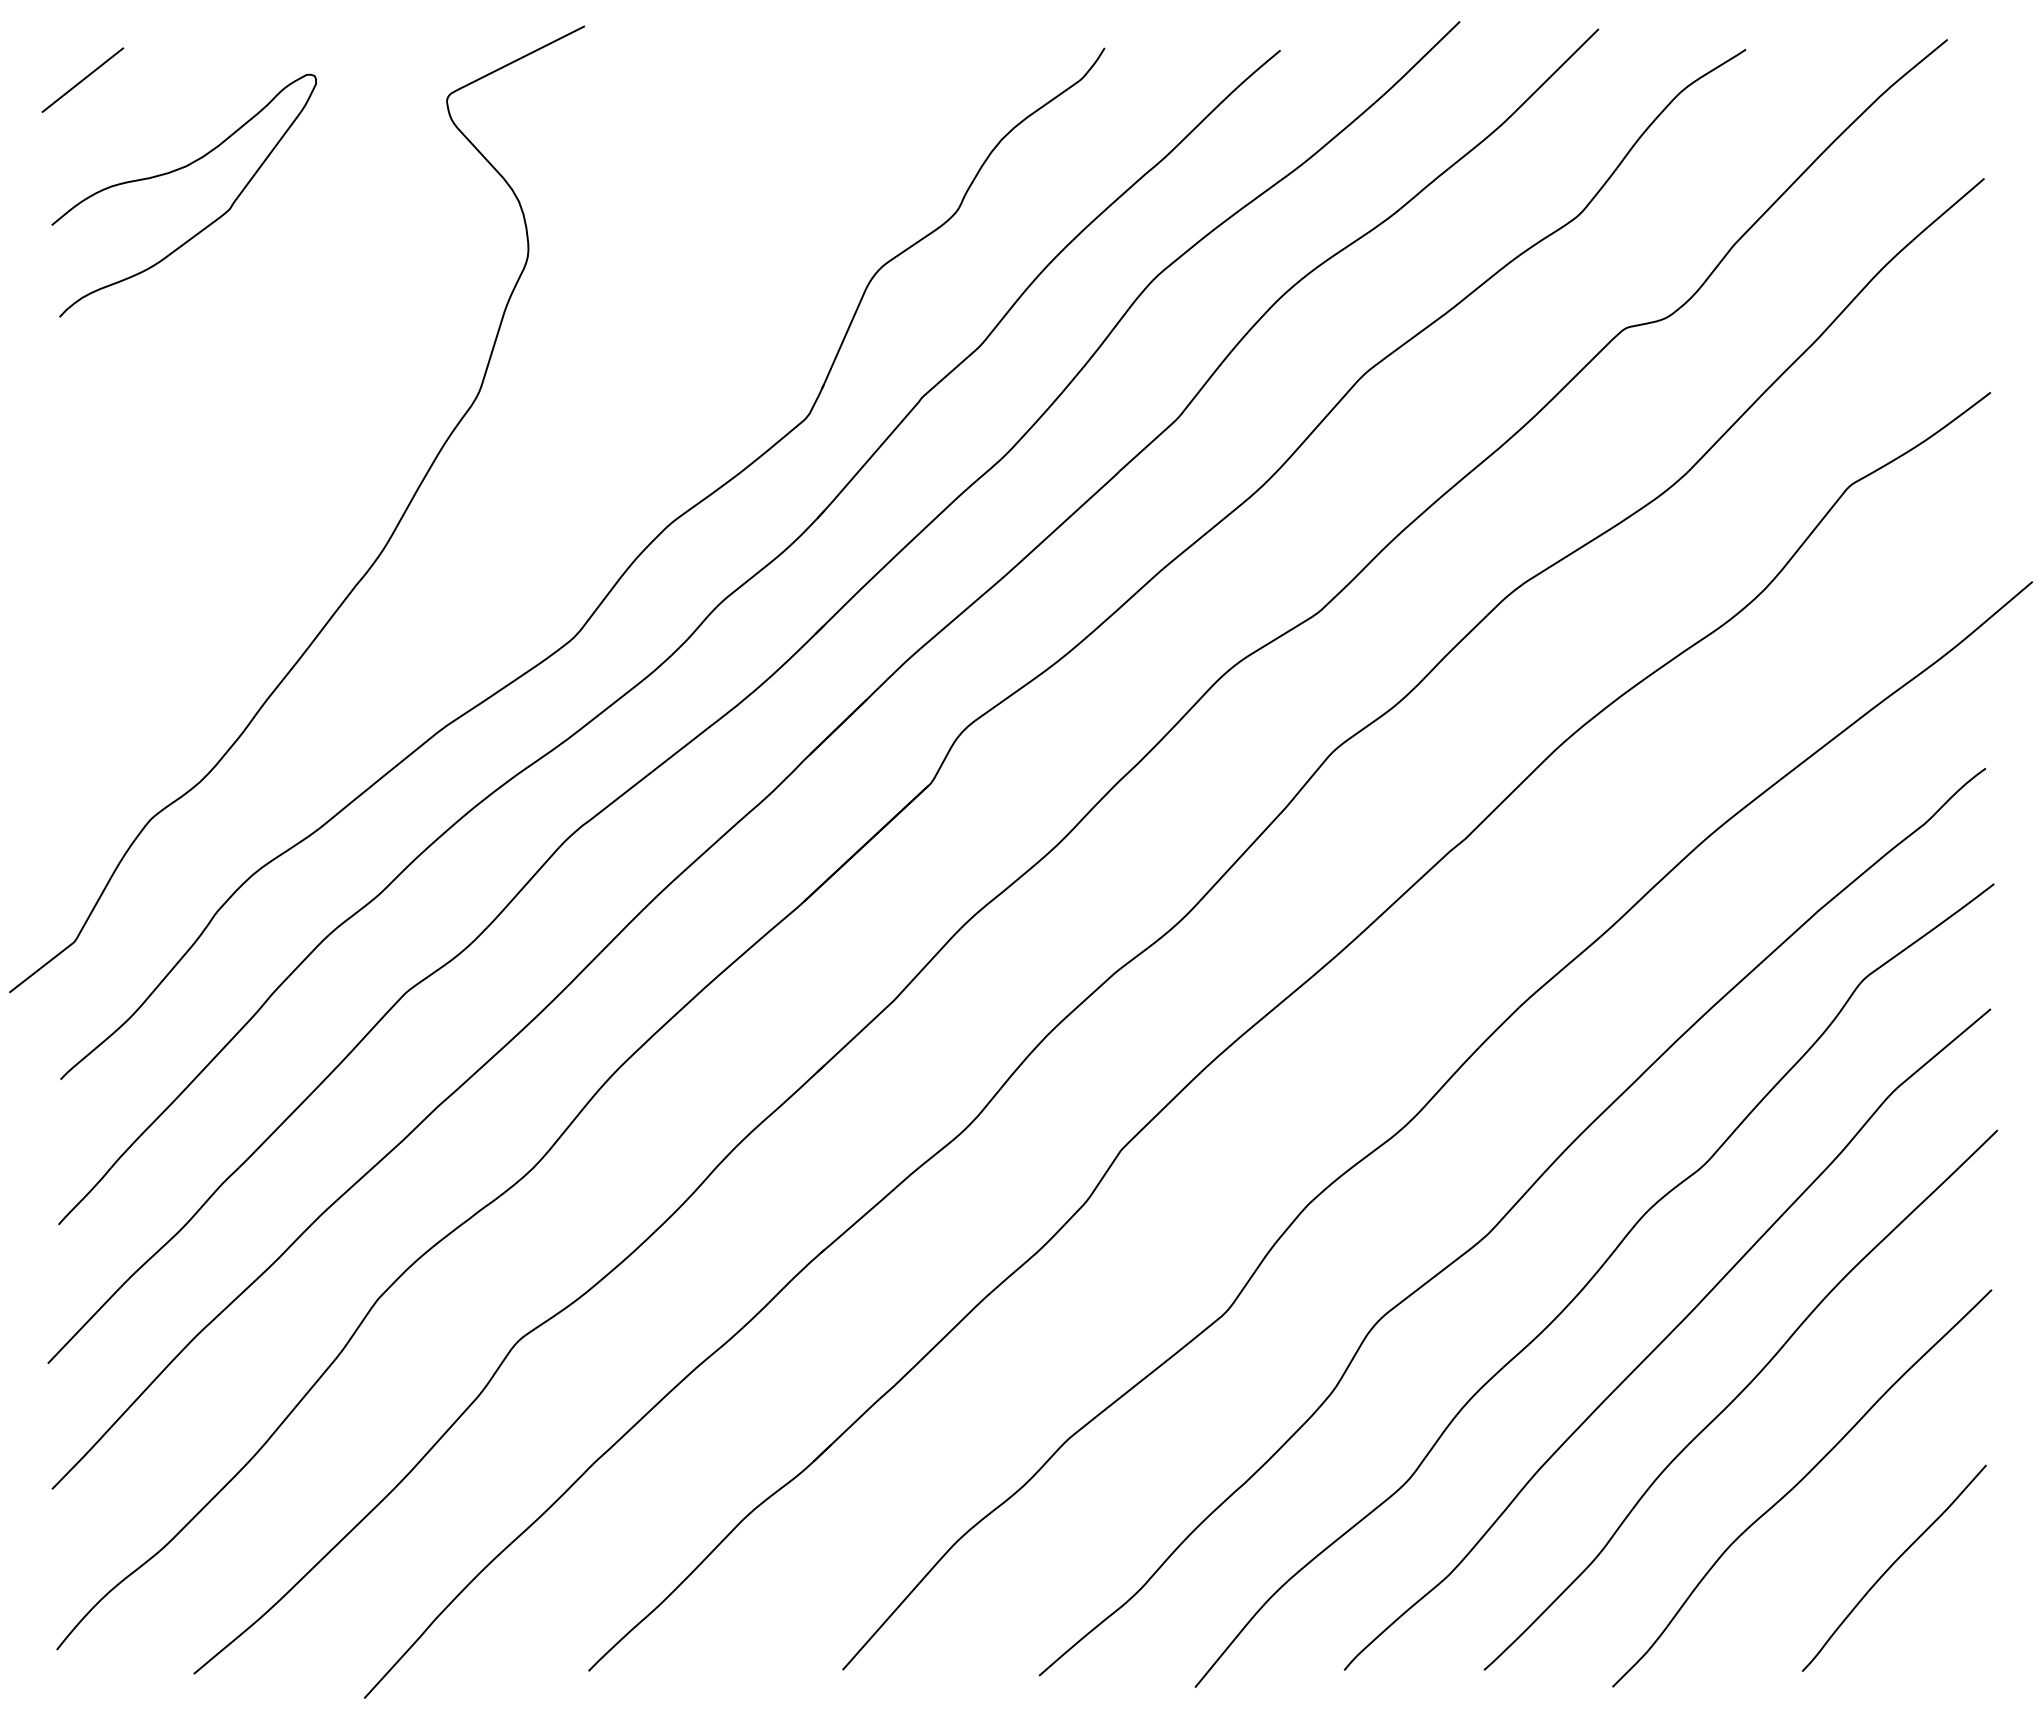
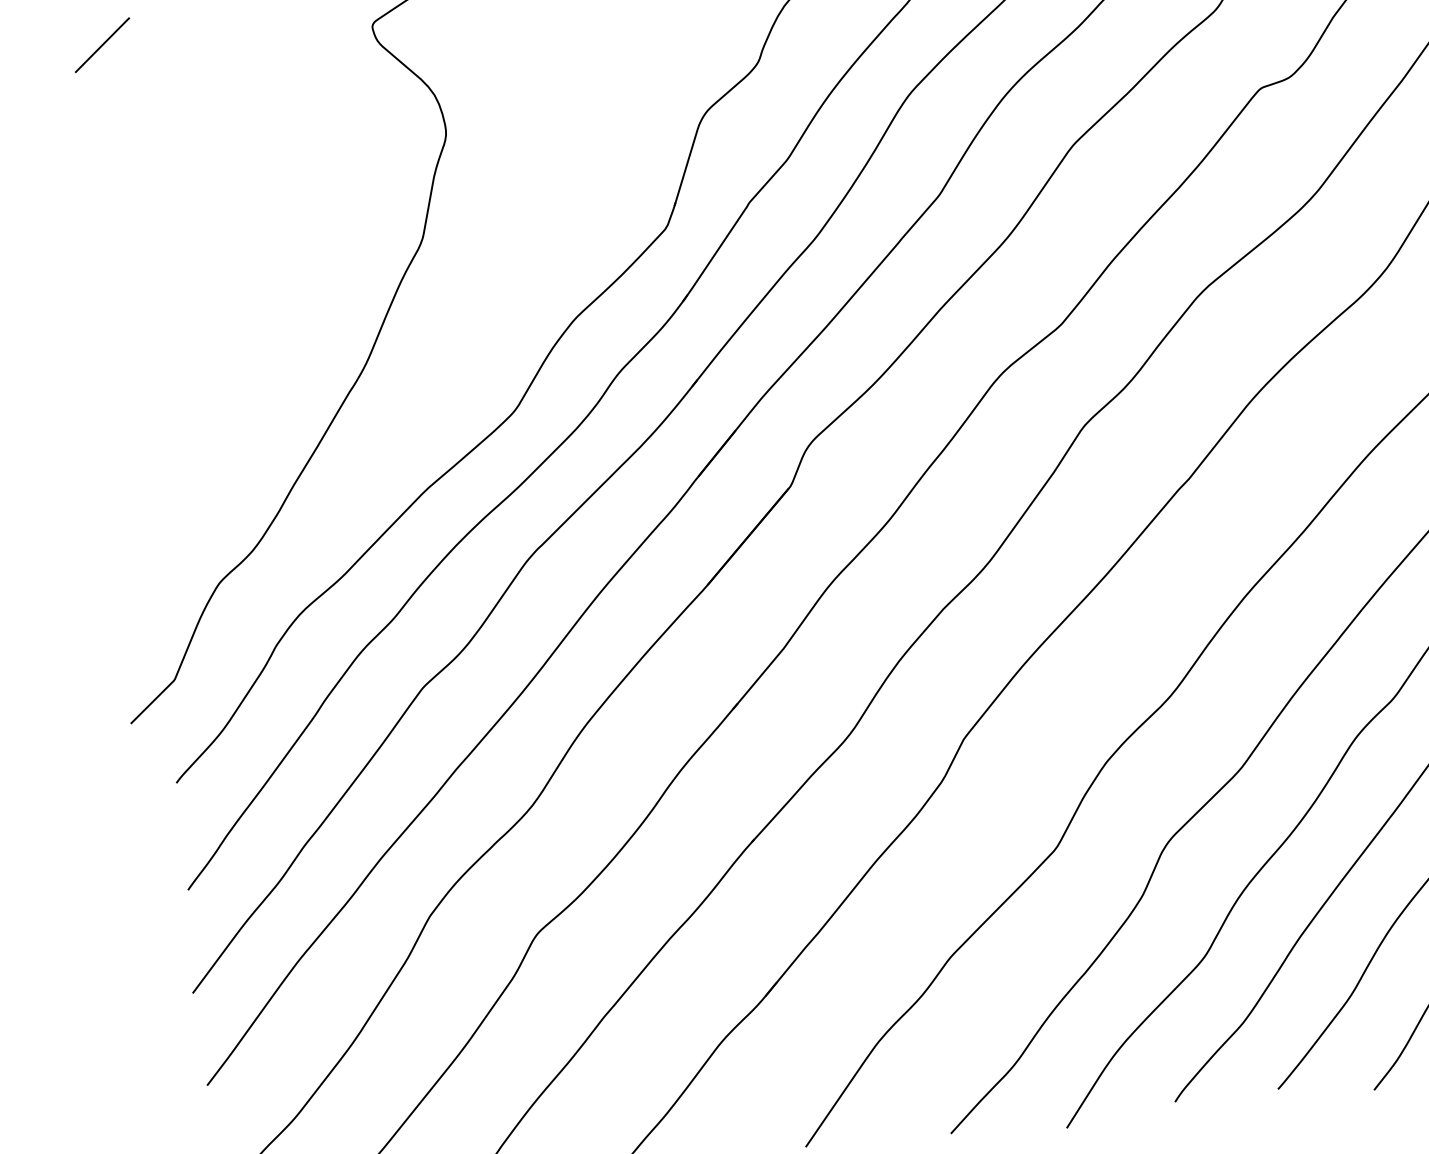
curve: (173, 172) -> (177, 104), removed

